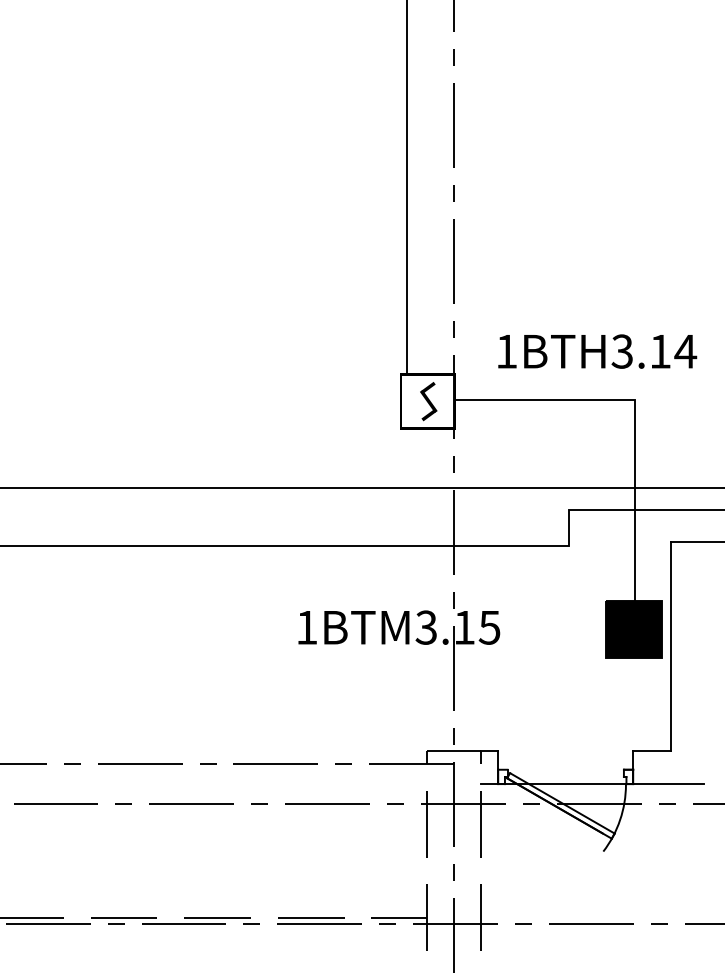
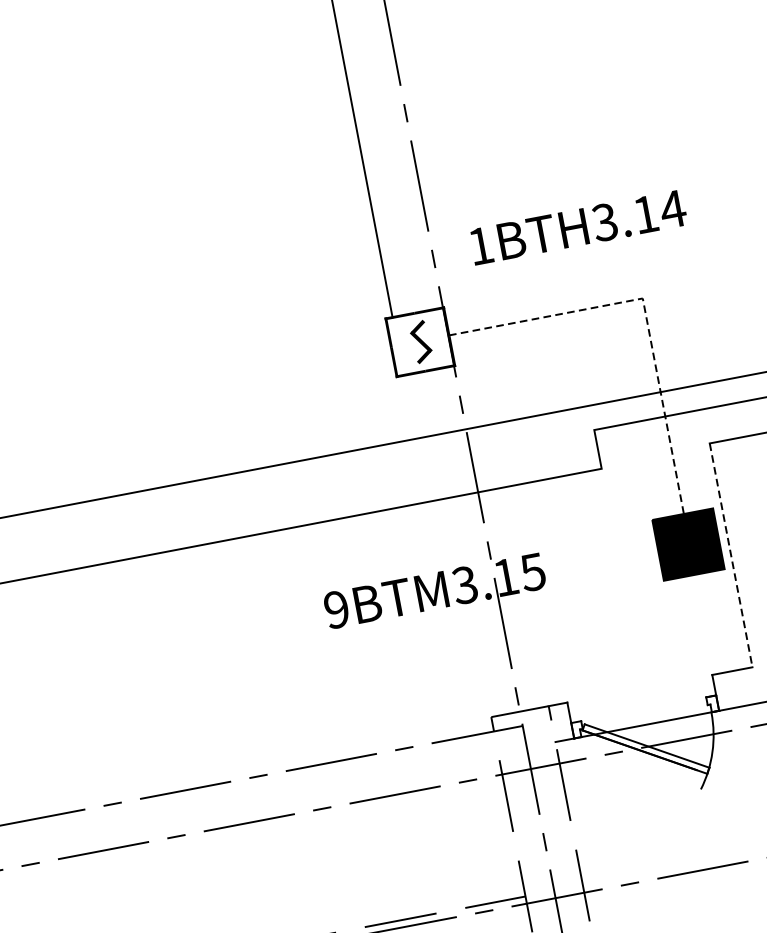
text: (597, 351) -> (578, 227), moved
line: (635, 410) -> (645, 309), solid -> dashed
text: (306, 627) -> (336, 609), 1 -> 9
line: (670, 646) -> (731, 555), solid -> dashed

